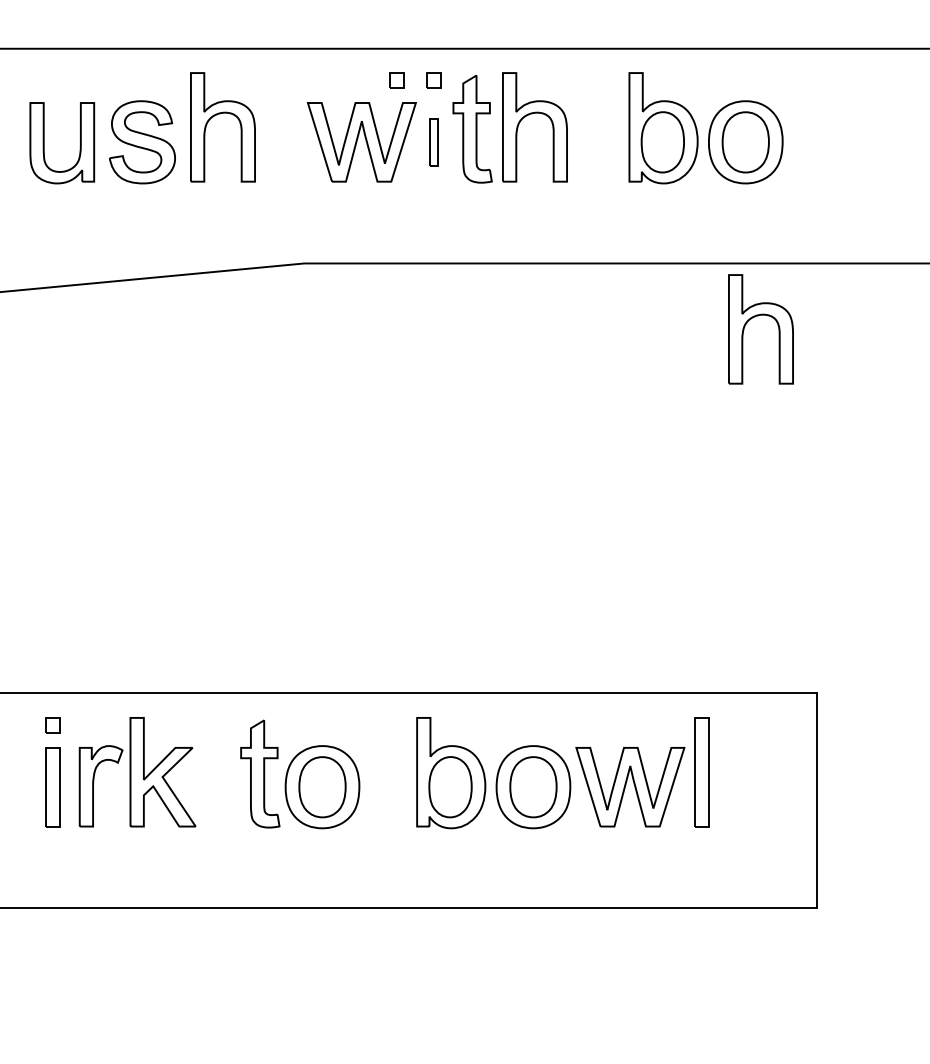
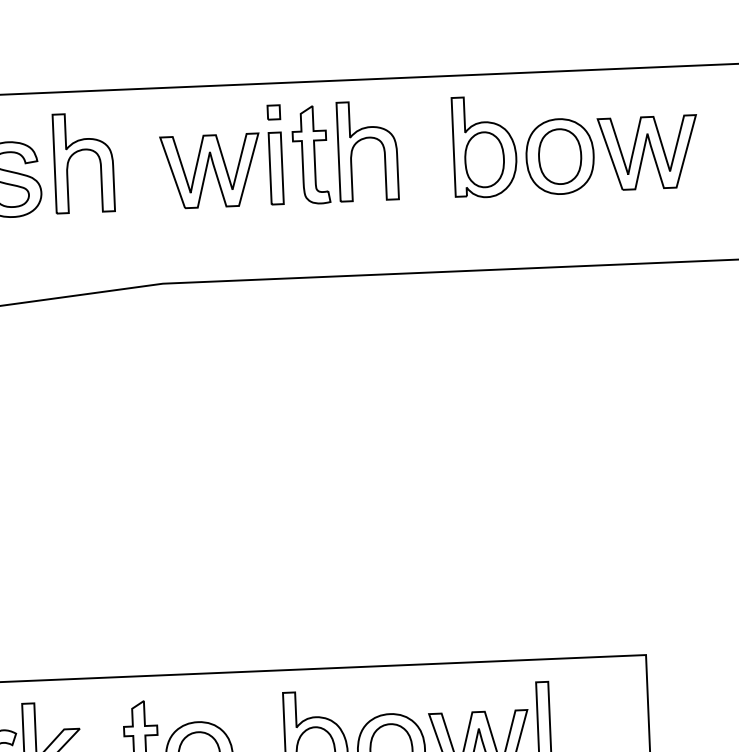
part: (396, 80) -> (239, 113), removed
part: (433, 142) -> (275, 168), size x1.67
part: (842, 142) -> (648, 153), added
part: (755, 317) -> (575, 315), removed

